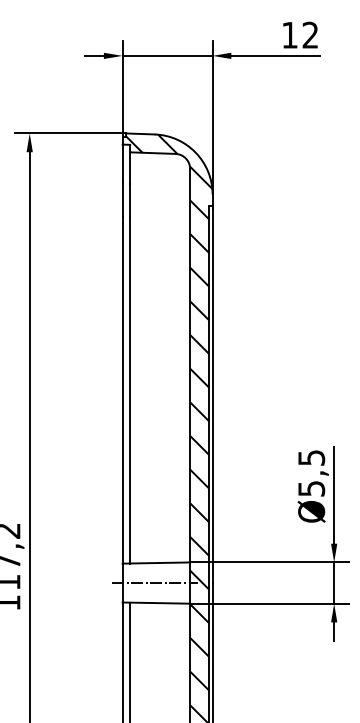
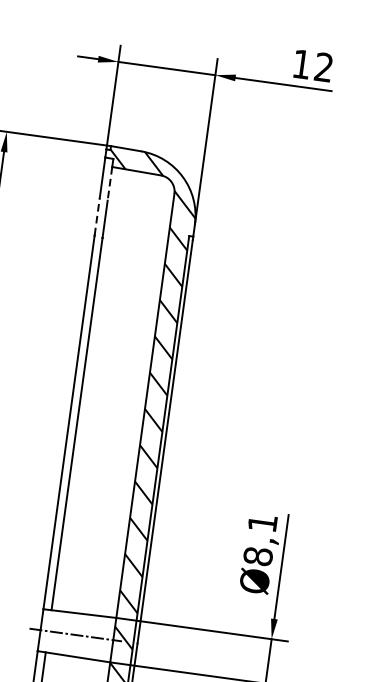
line: (130, 167) -> (110, 183), solid -> dashed
line: (122, 199) -> (97, 216), solid -> dashed
text: (311, 473) -> (260, 539), Ø5,5 -> Ø8,1

